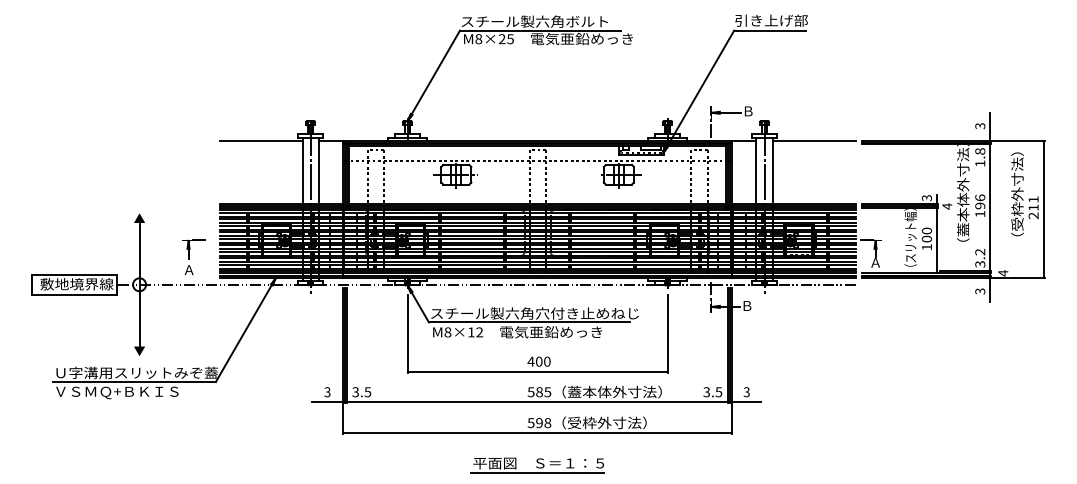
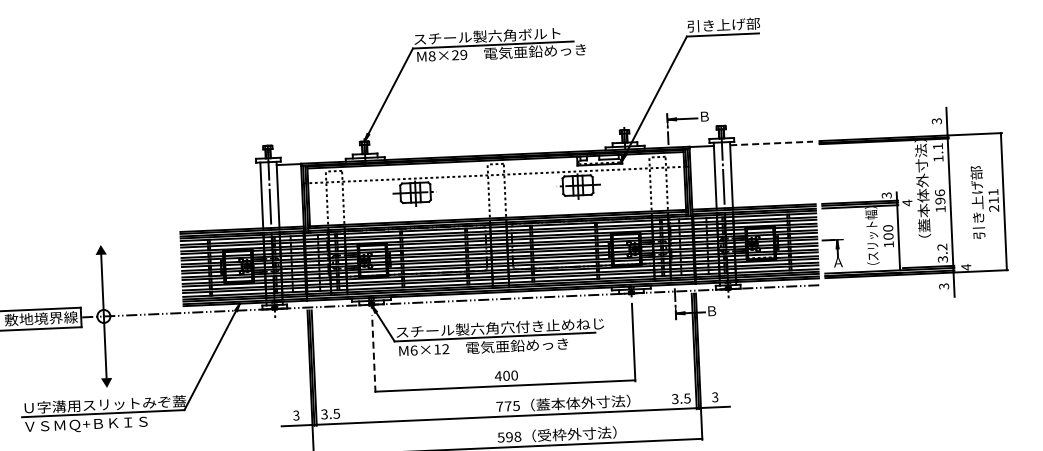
text: (510, 39) -> (463, 55), M8×25 -> M8×29
line: (260, 141) -> (218, 168), removed
line: (814, 141) -> (771, 143), solid -> dashed
text: (980, 151) -> (938, 146), 1.8 -> 1.1
text: (1017, 198) -> (977, 191), （受枠外寸法） -> 引き上げ部
part: (193, 257) -> (156, 286), removed
text: (447, 332) -> (413, 350), M8×12 -> M6×12
line: (407, 333) -> (373, 353), solid -> dashed
text: (534, 392) -> (503, 406), 585 -> 775

